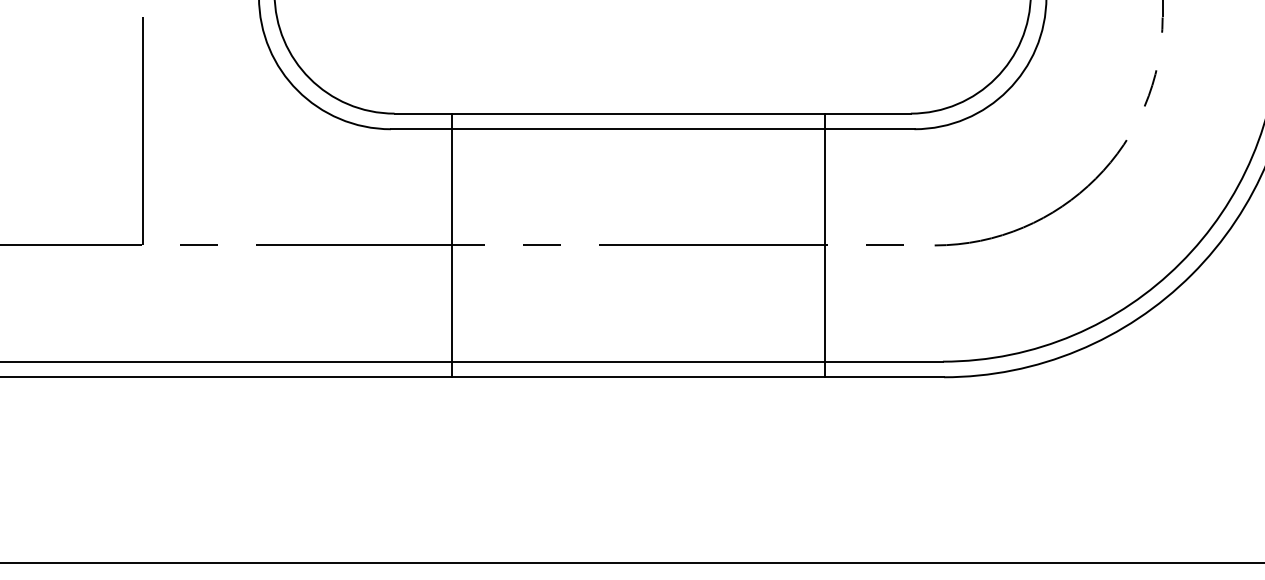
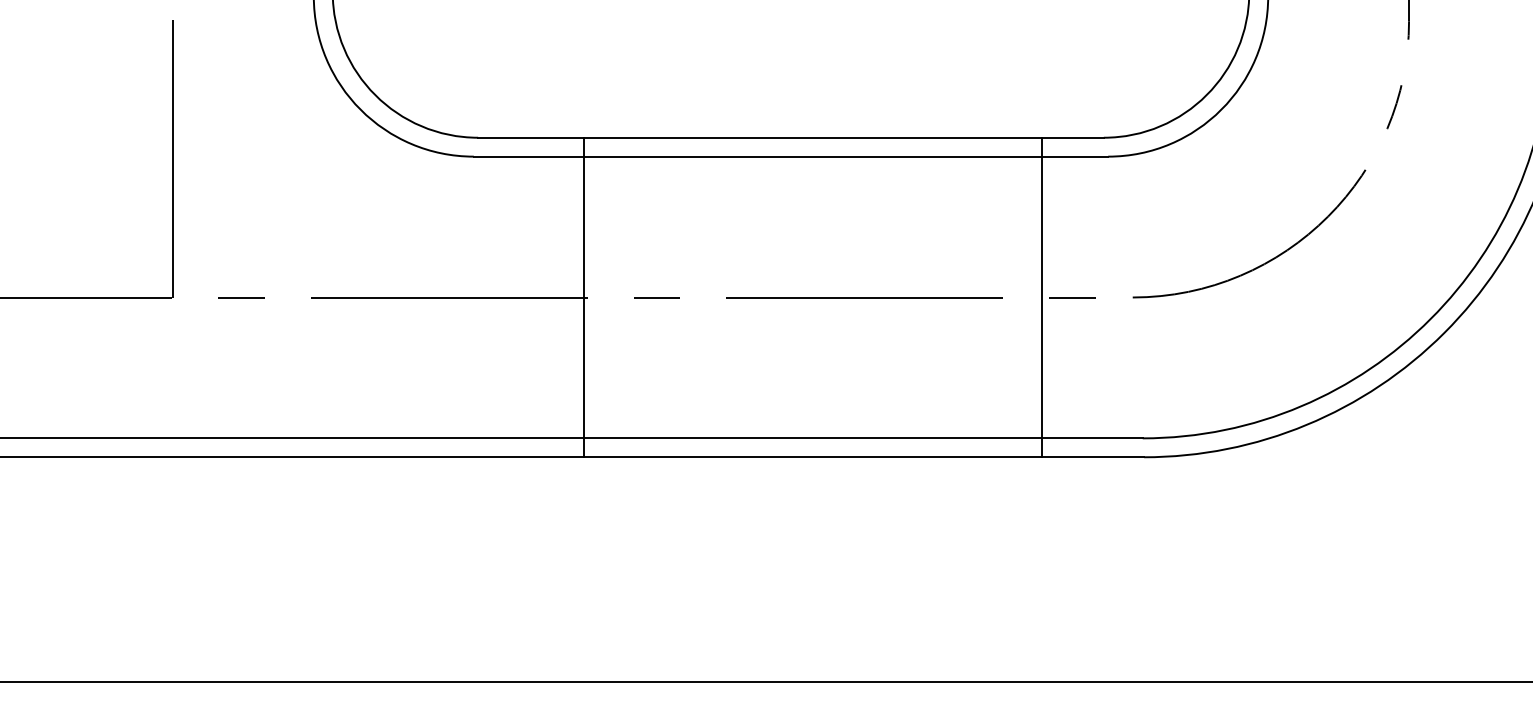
line: (451, 245) -> (583, 297), moved
line: (824, 245) -> (1041, 297), moved

